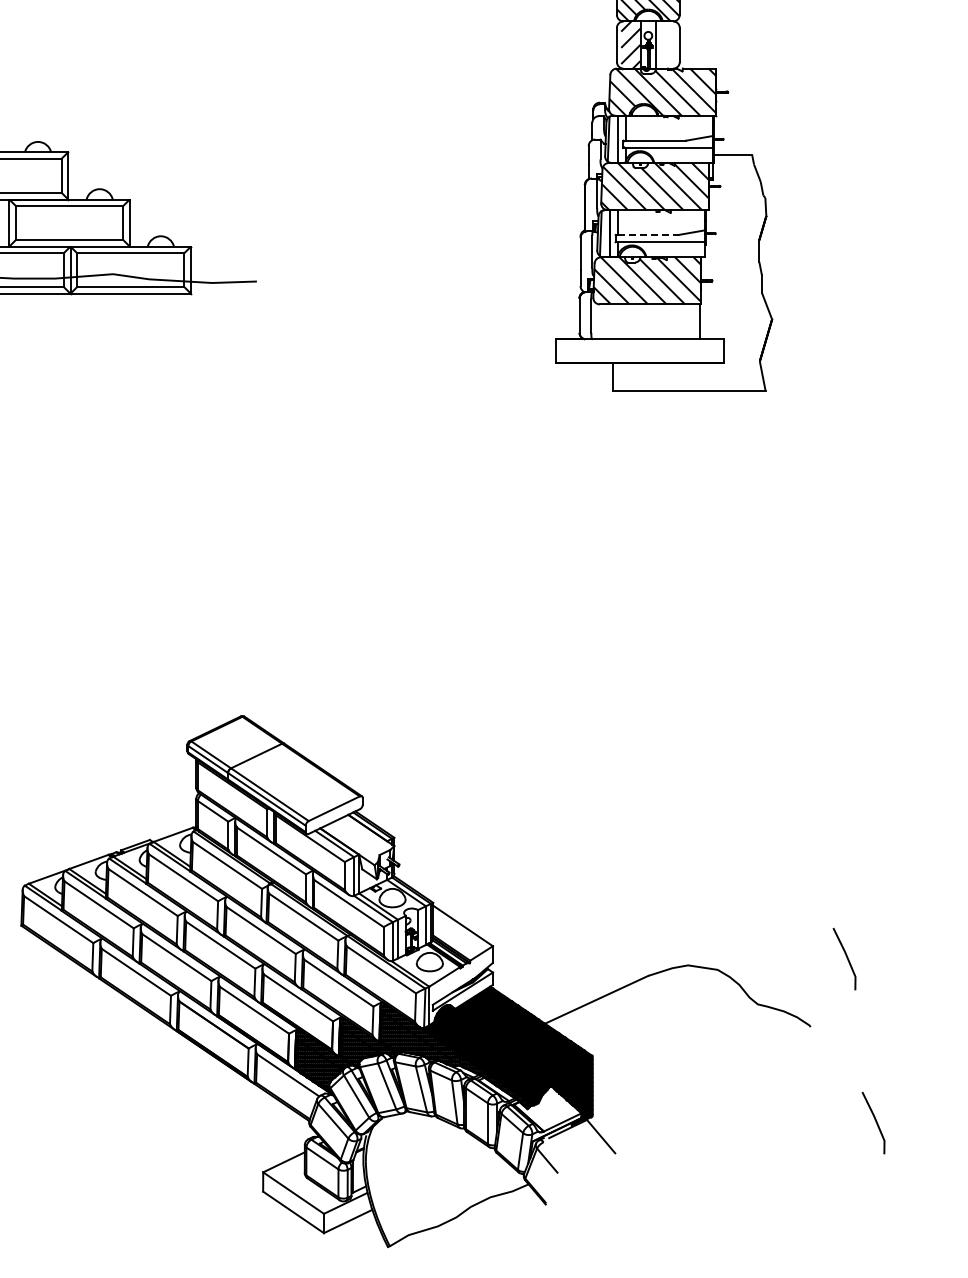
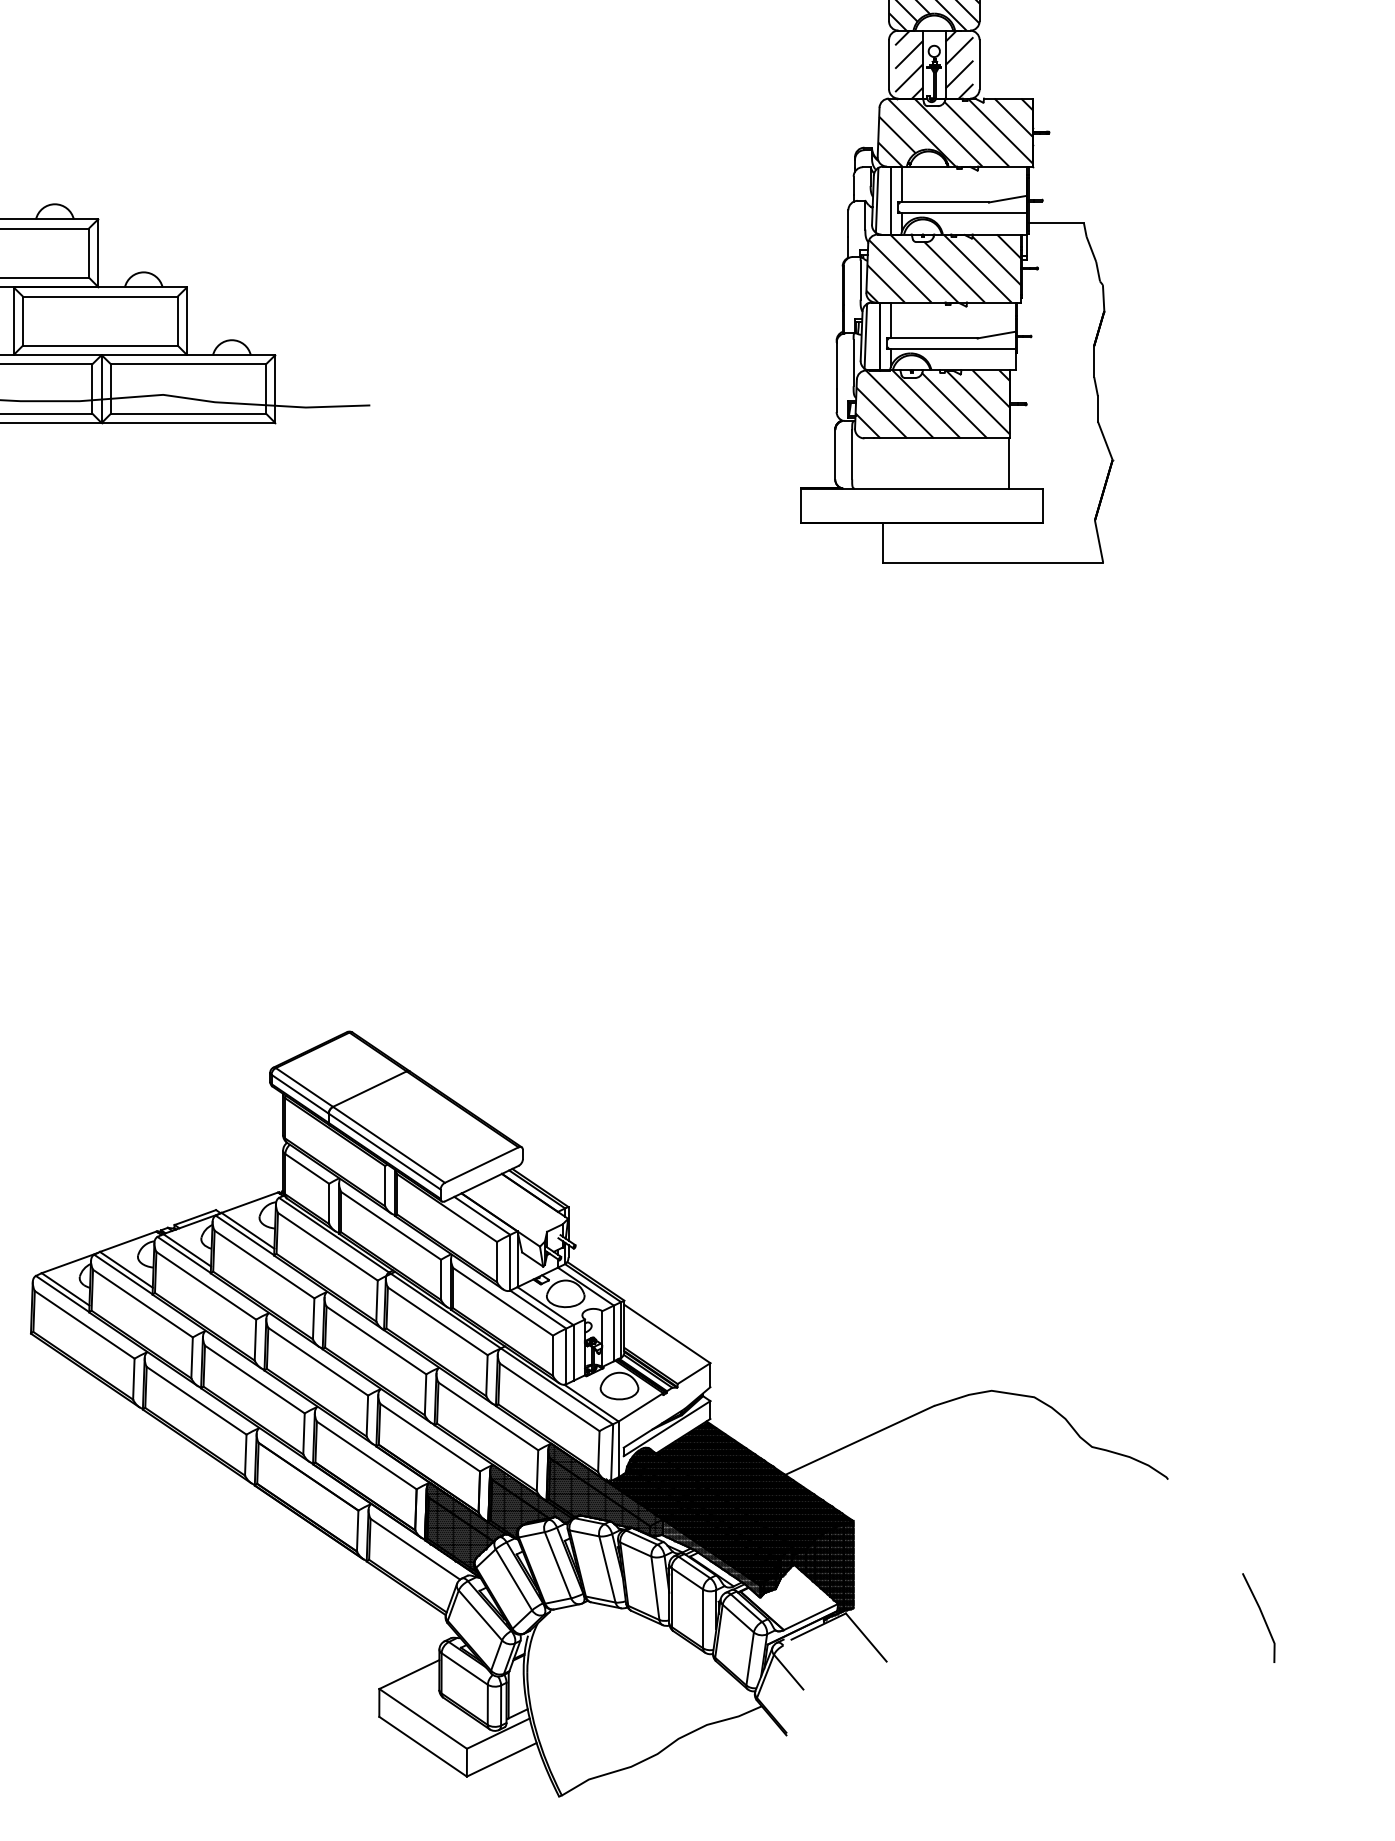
hatch: (665, 44) -> (959, 63), added
line: (648, 235) -> (934, 339), dashed -> solid
line: (846, 958) -> (1219, 1380), removed

